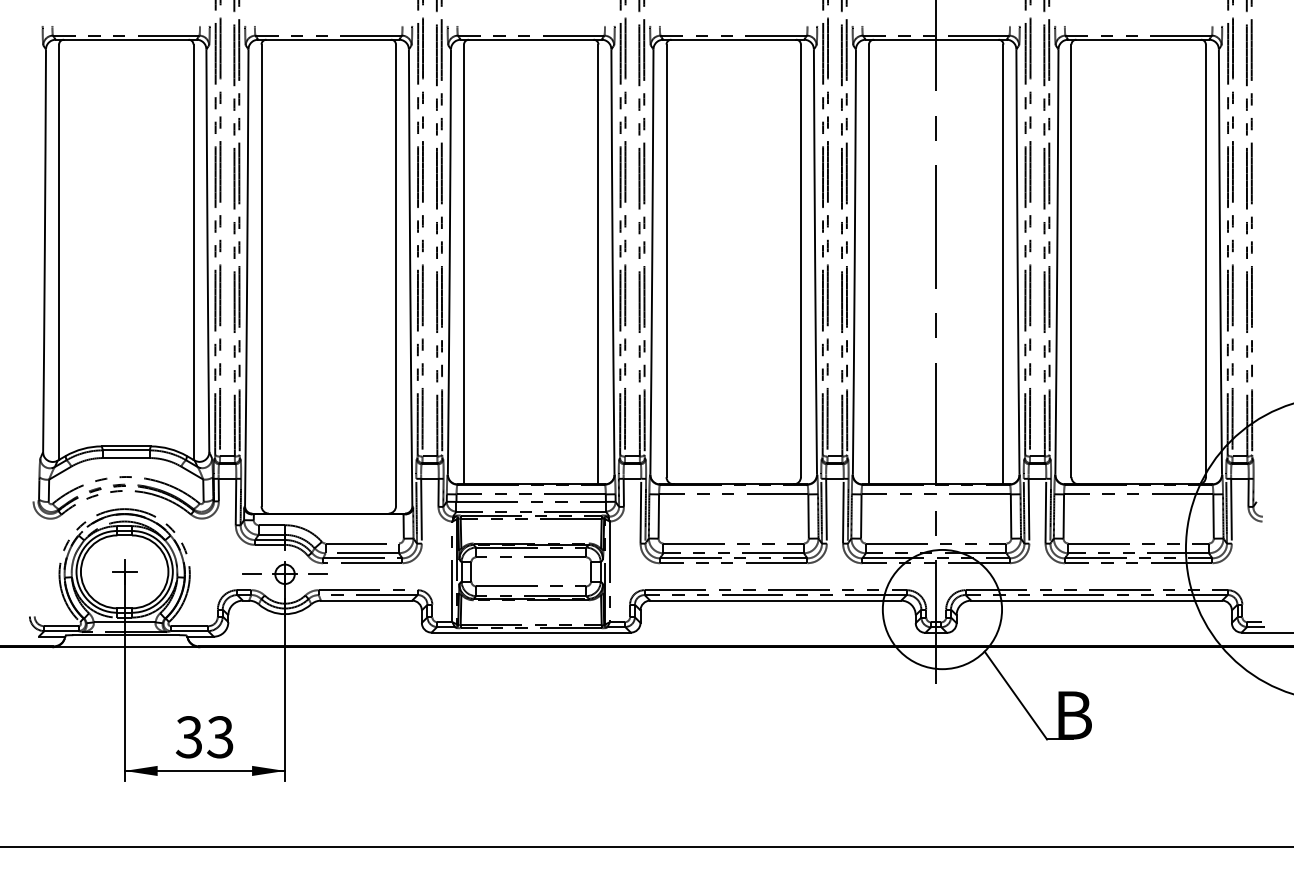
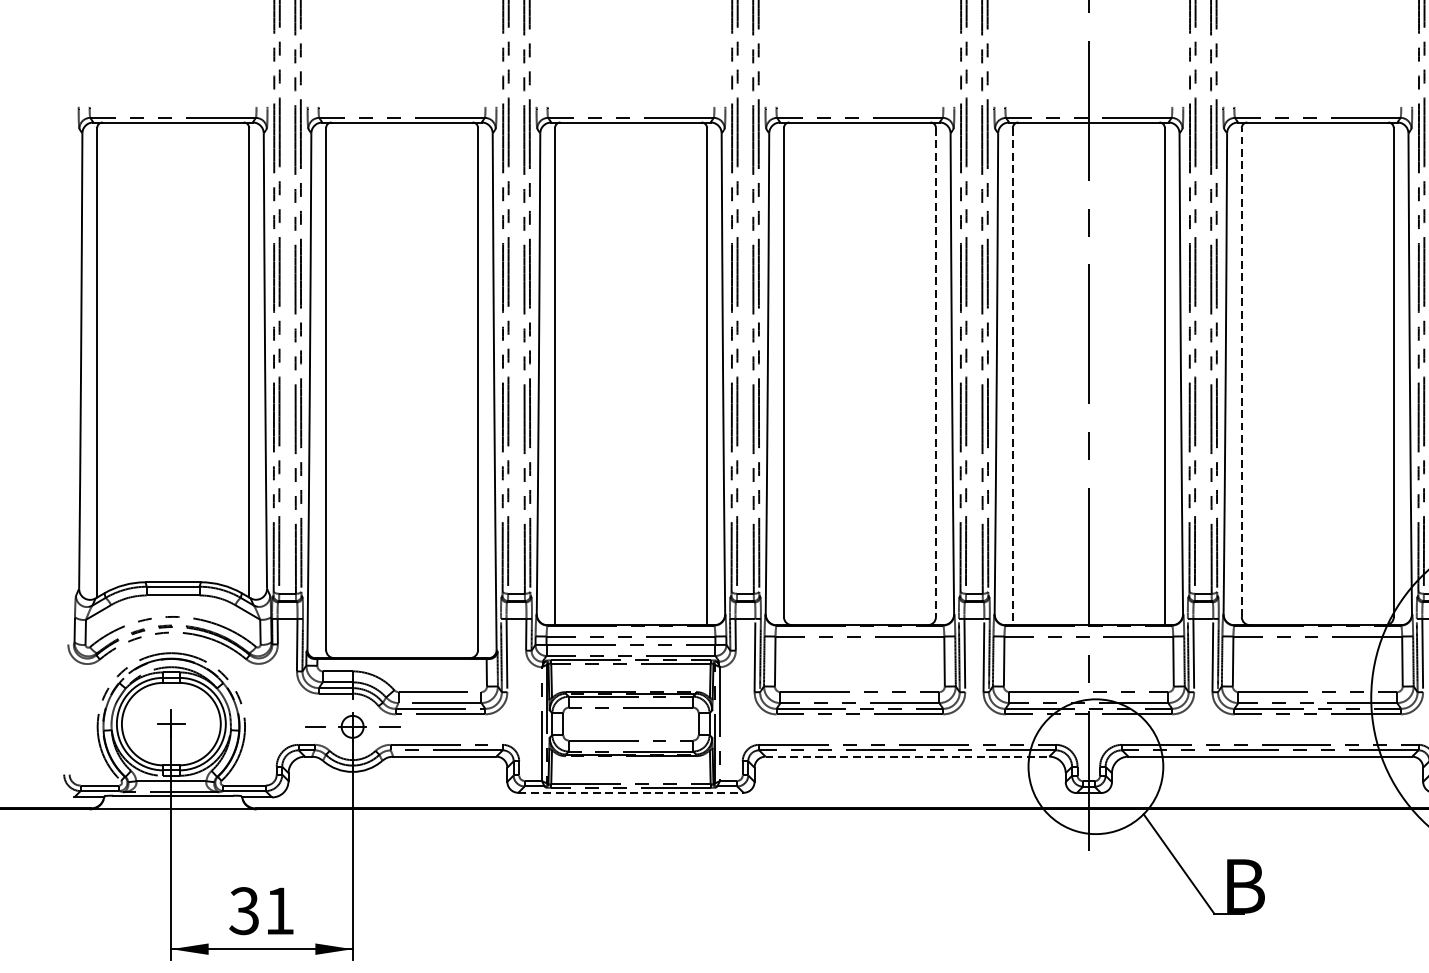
line: (1071, 260) -> (1241, 372), solid -> dashed
line: (800, 261) -> (935, 373), solid -> dashed
line: (868, 264) -> (1012, 376), solid -> dashed
line: (776, 600) -> (908, 756), solid -> dashed
line: (531, 632) -> (631, 792), solid -> dashed
text: (220, 737) -> (279, 911), 33 -> 31

